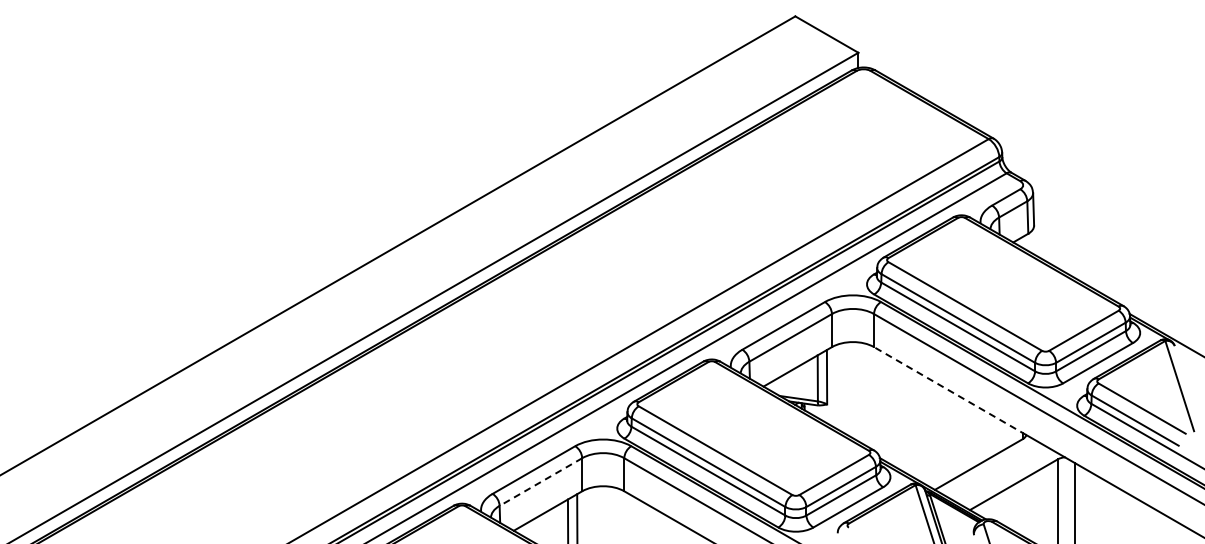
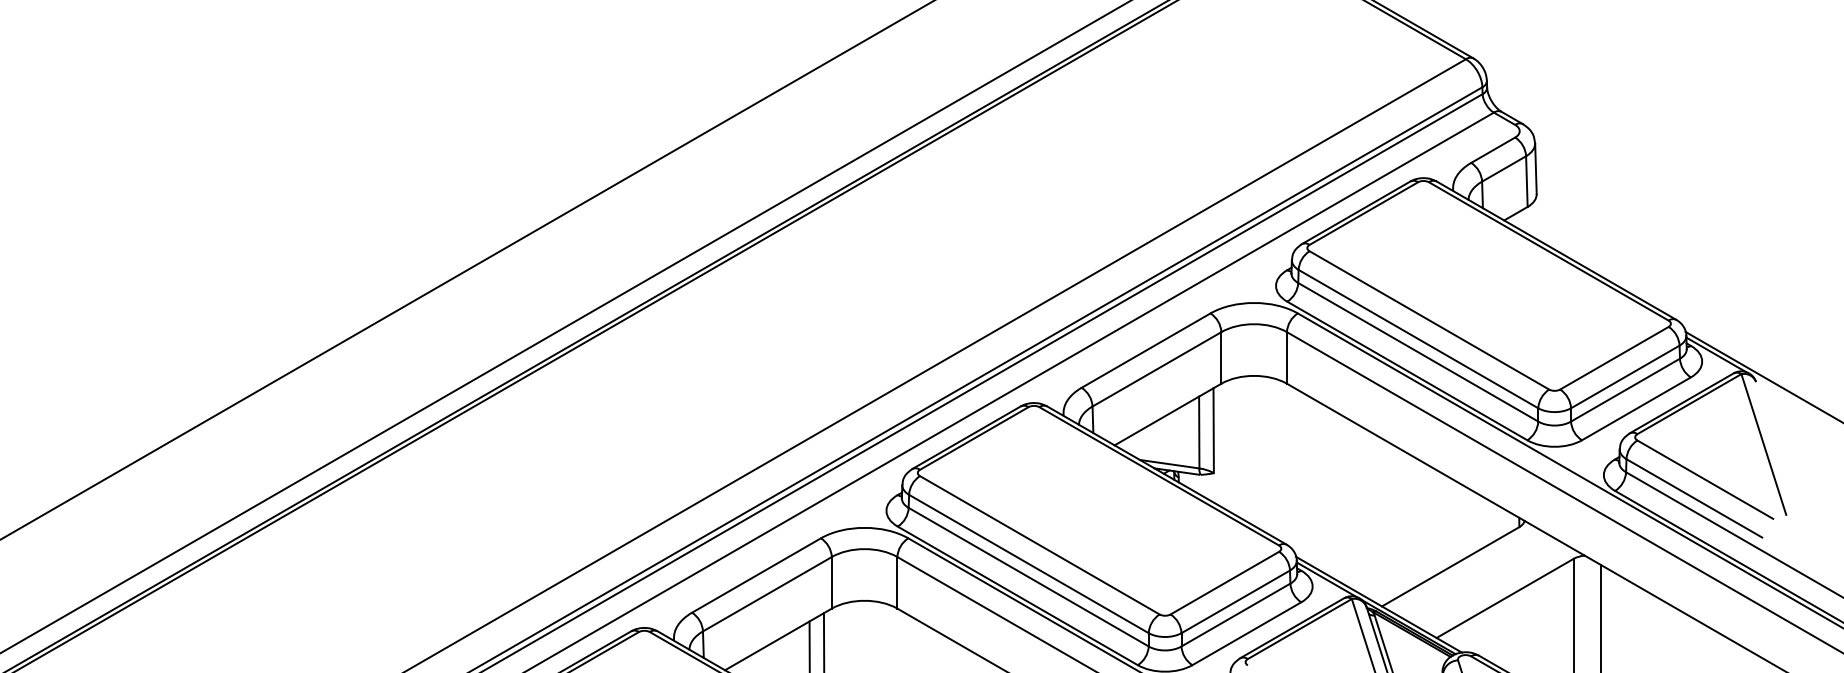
line: (950, 391) -> (1406, 452), dashed -> solid
line: (540, 482) -> (766, 594), dashed -> solid

